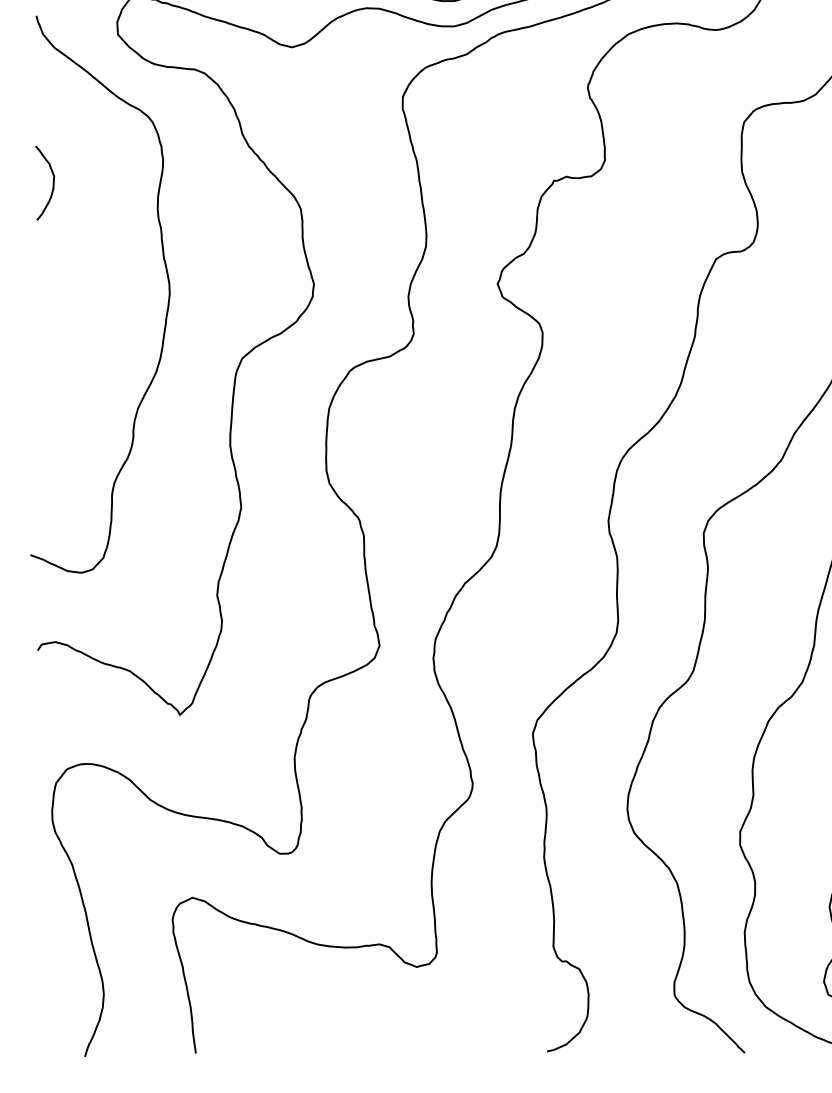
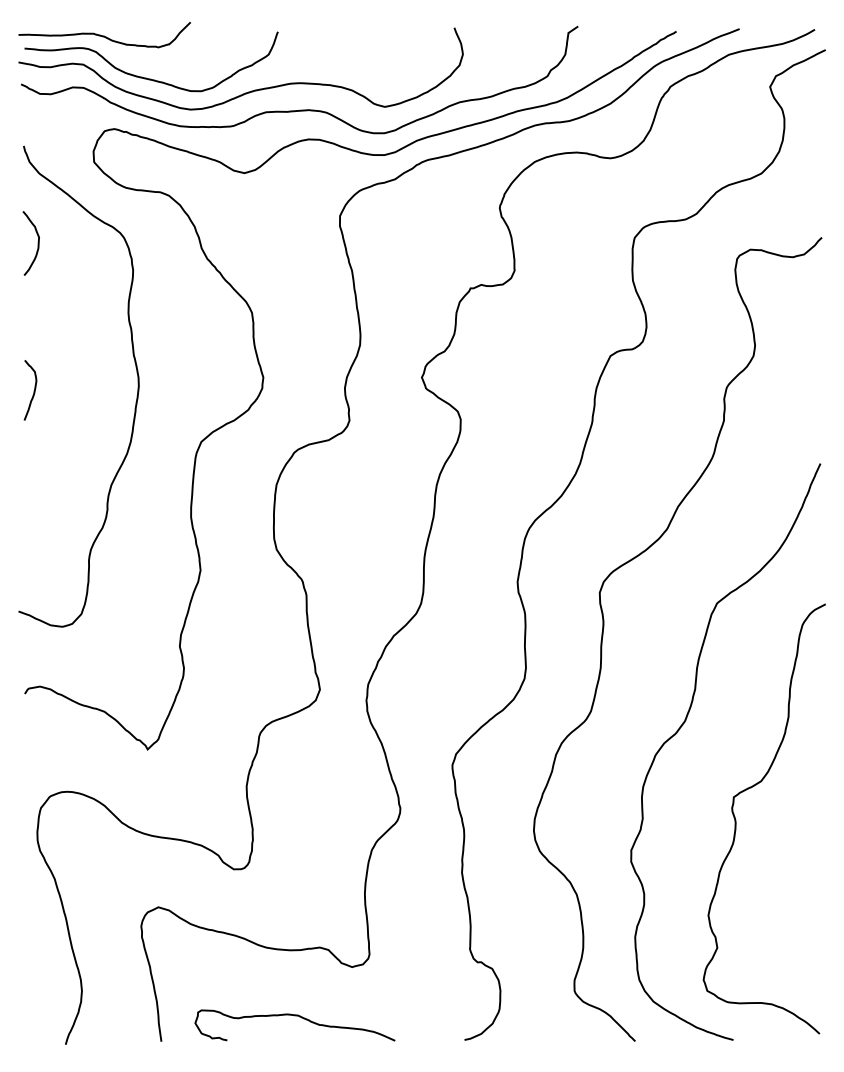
curve: (52, 183) -> (37, 243), moved
curve: (47, 300) -> (33, 391), added
curve: (350, 1024) -> (294, 1016), added

